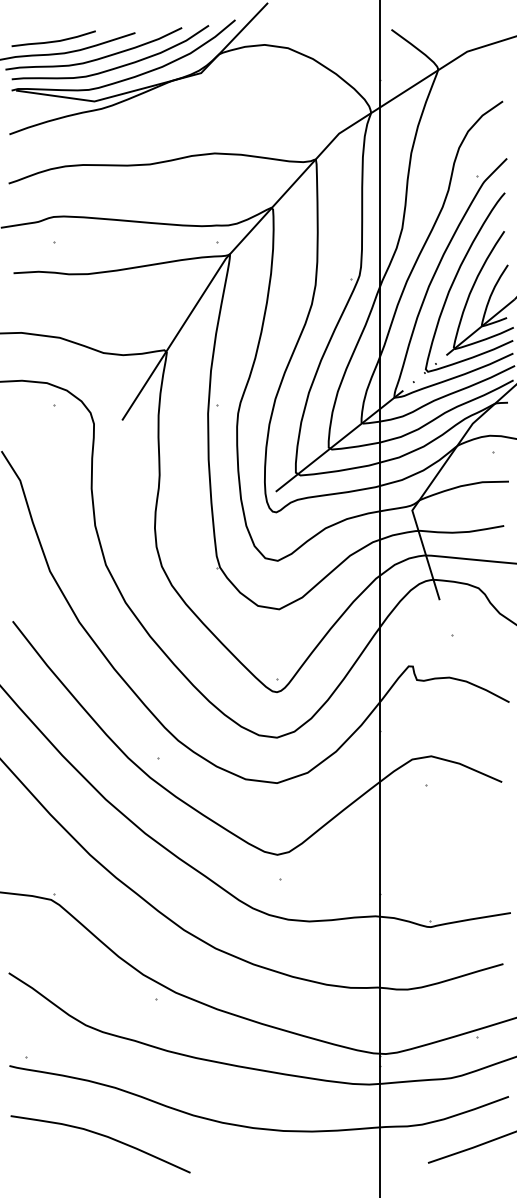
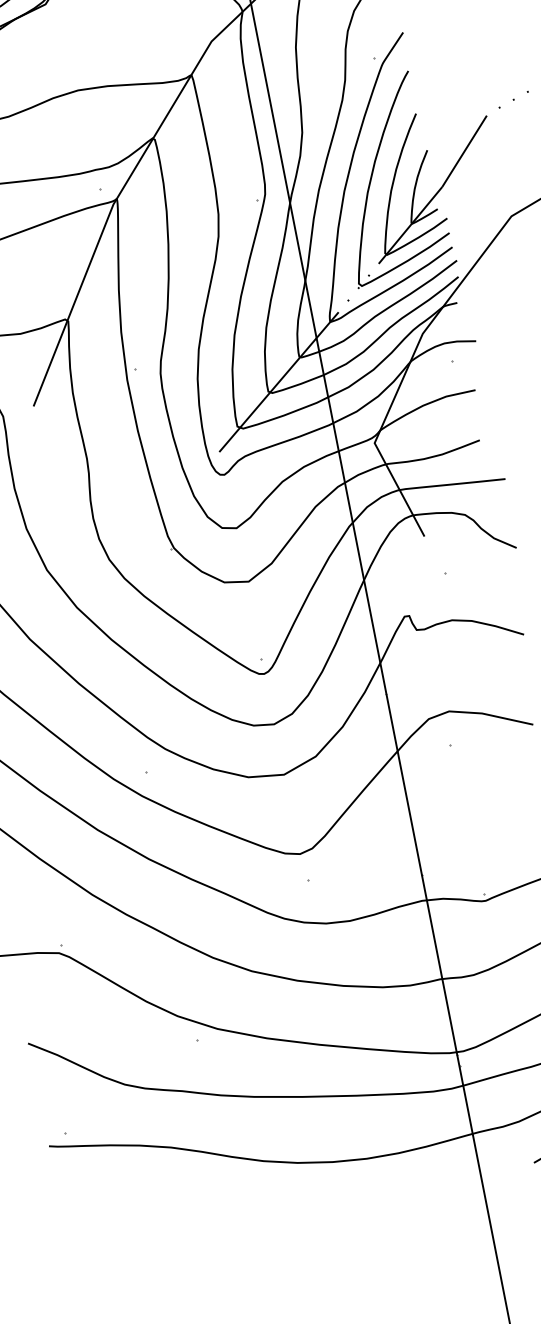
curve: (102, 1136) -> (167, 1204), removed

